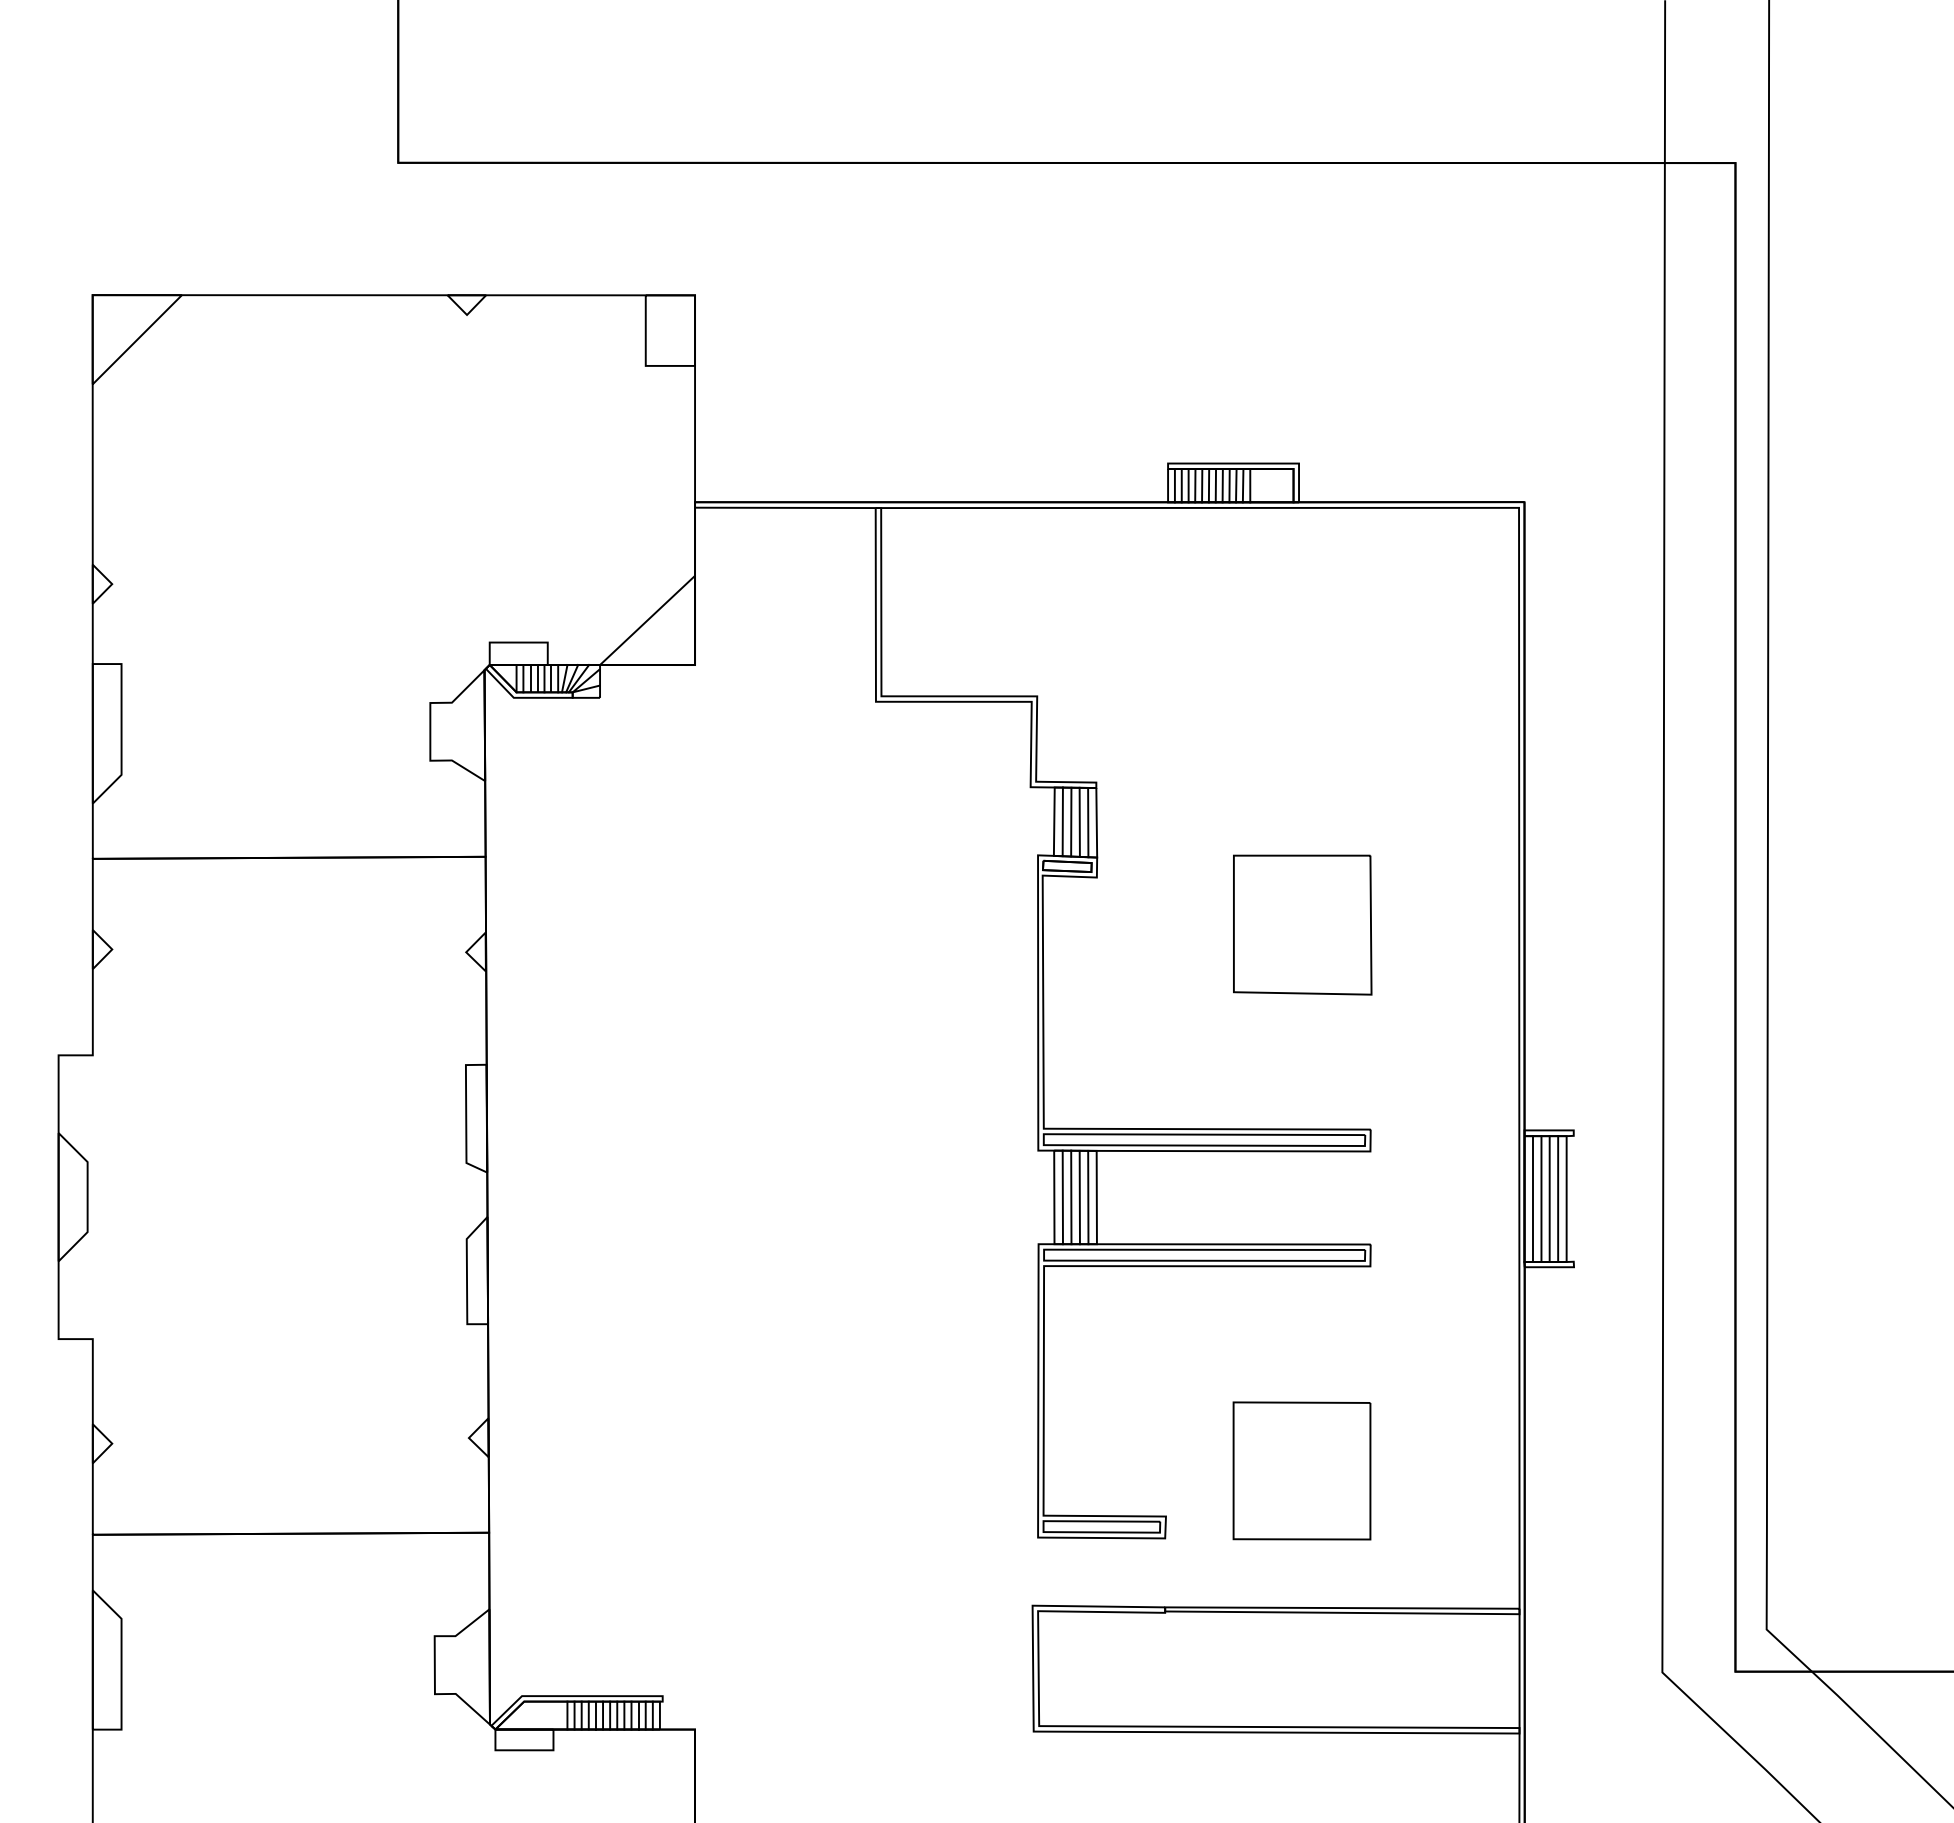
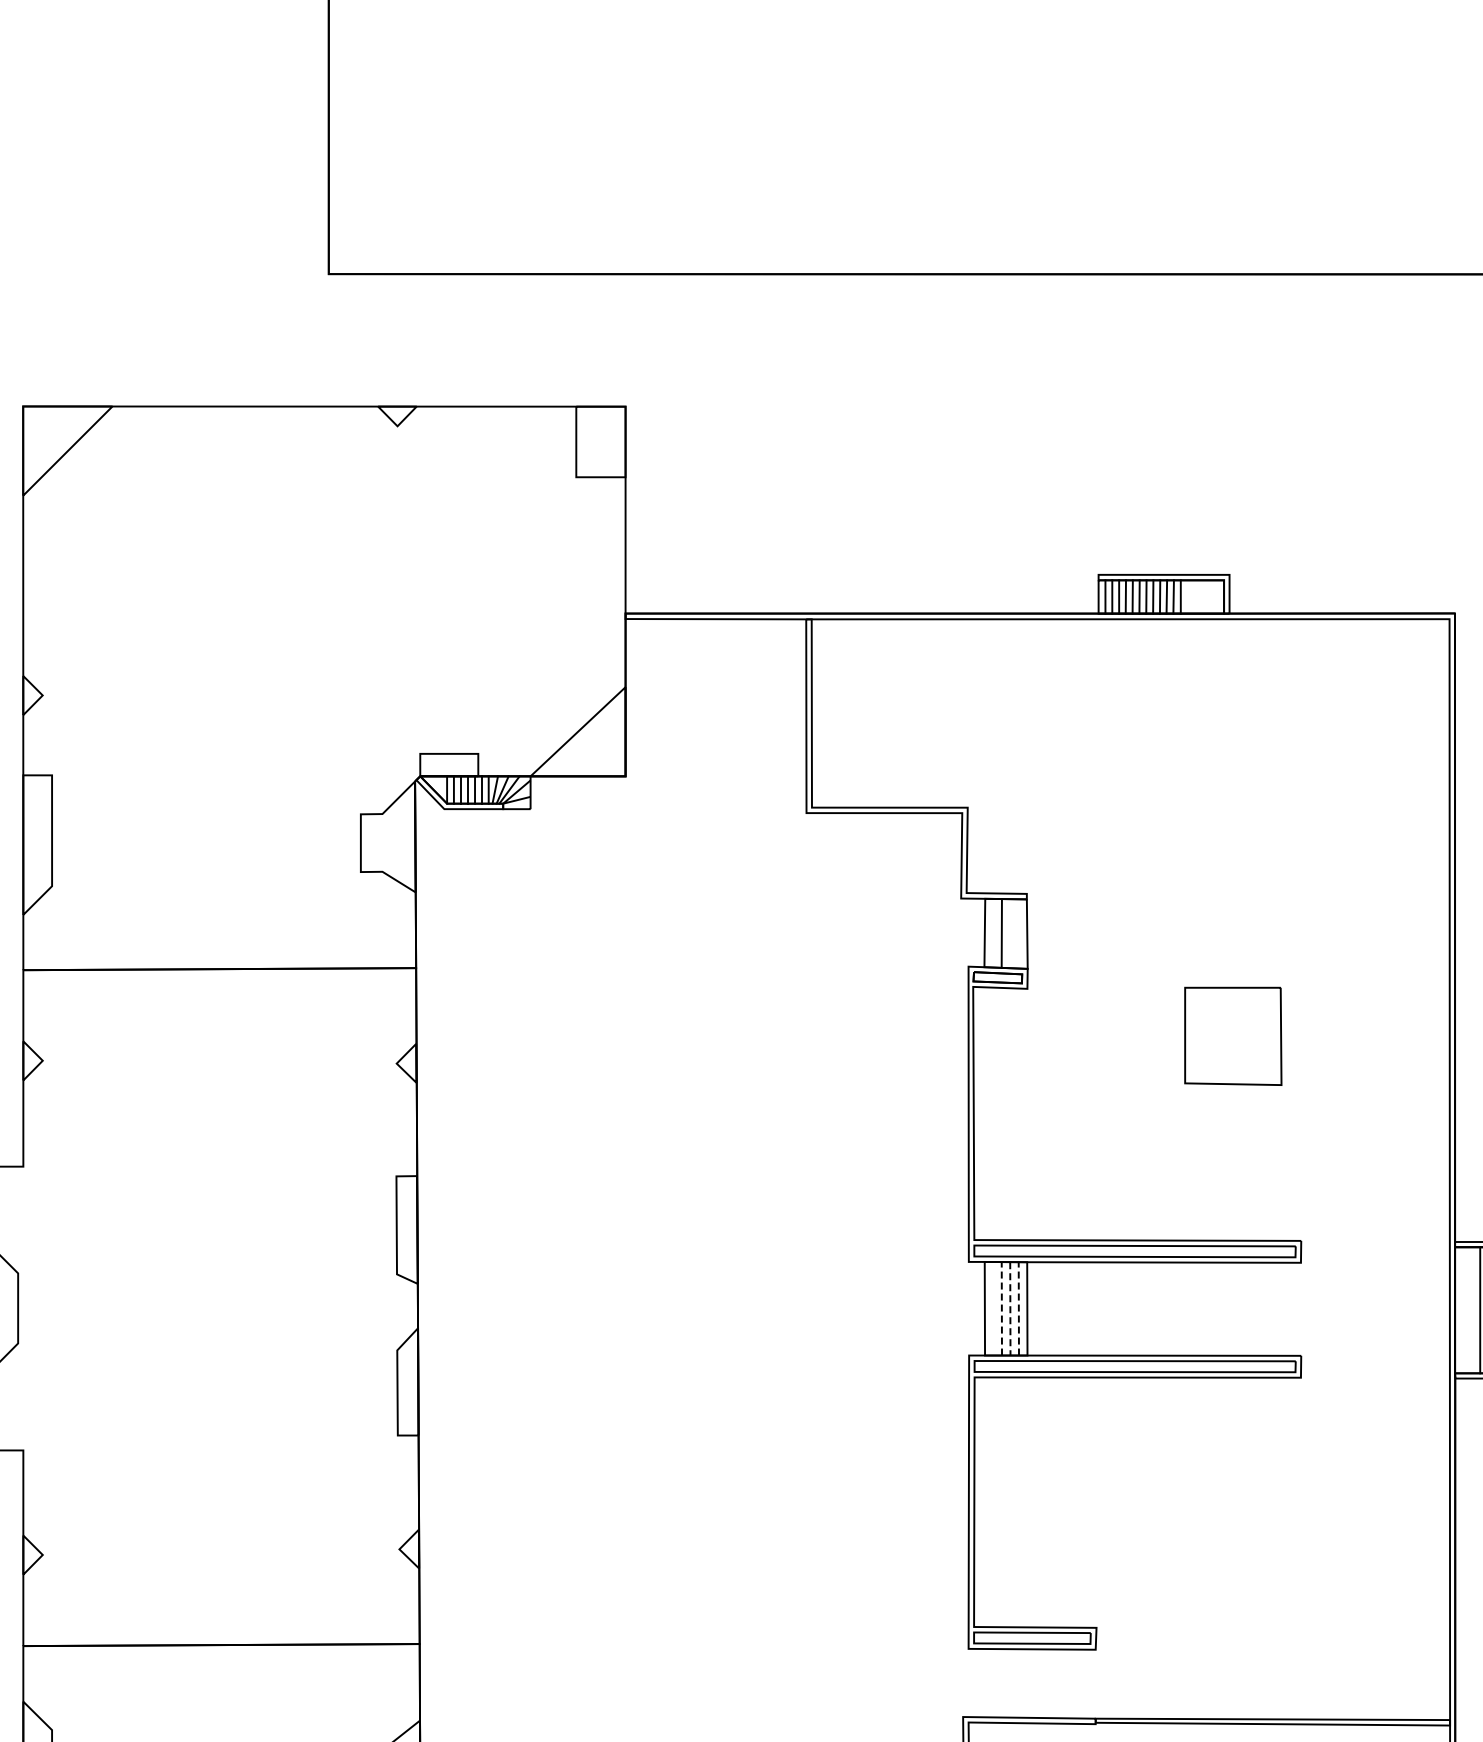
line: (1062, 821) -> (993, 932), removed
line: (1079, 822) -> (1010, 933), removed
line: (1088, 822) -> (1019, 933), removed
part: (1302, 924) -> (1233, 1035), size x0.7
line: (1062, 1197) -> (993, 1308), removed
line: (1071, 1197) -> (1002, 1308), solid -> dashed
line: (1079, 1197) -> (1010, 1308), solid -> dashed
line: (1088, 1197) -> (1019, 1308), solid -> dashed
line: (1532, 1199) -> (1463, 1310), removed
line: (1541, 1199) -> (1472, 1310), removed
part: (1301, 1470) -> (1232, 1581), removed

